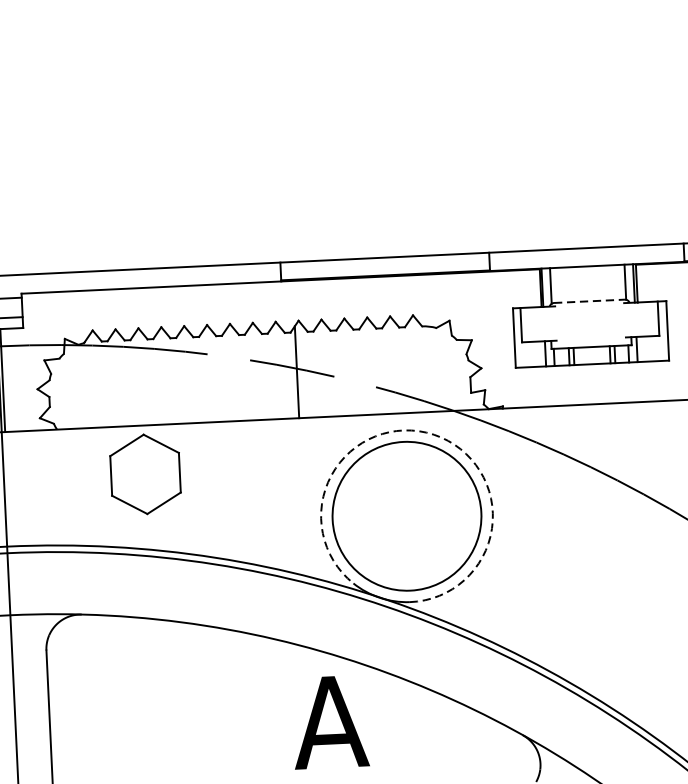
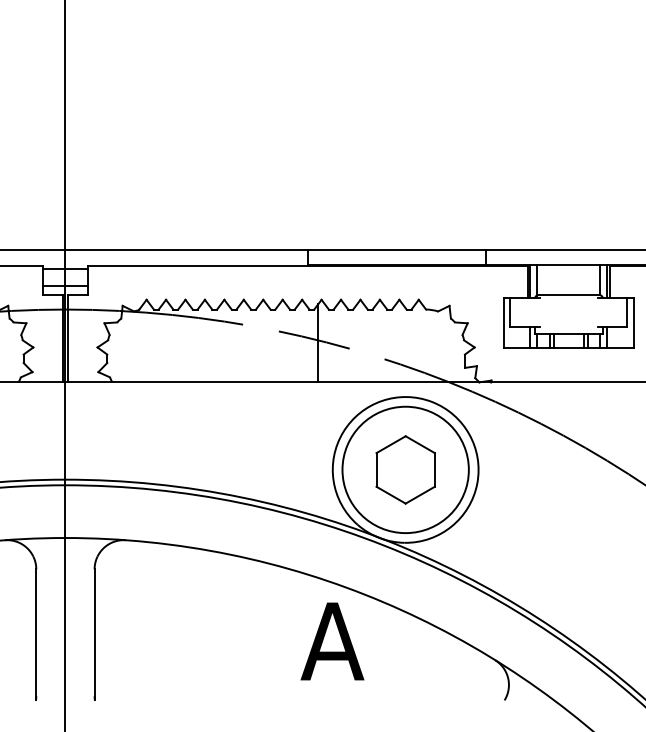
line: (590, 300) -> (569, 294), dashed -> solid
arc: (433, 434) -> (431, 401), dashed -> solid
part: (145, 473) -> (405, 469), moved

